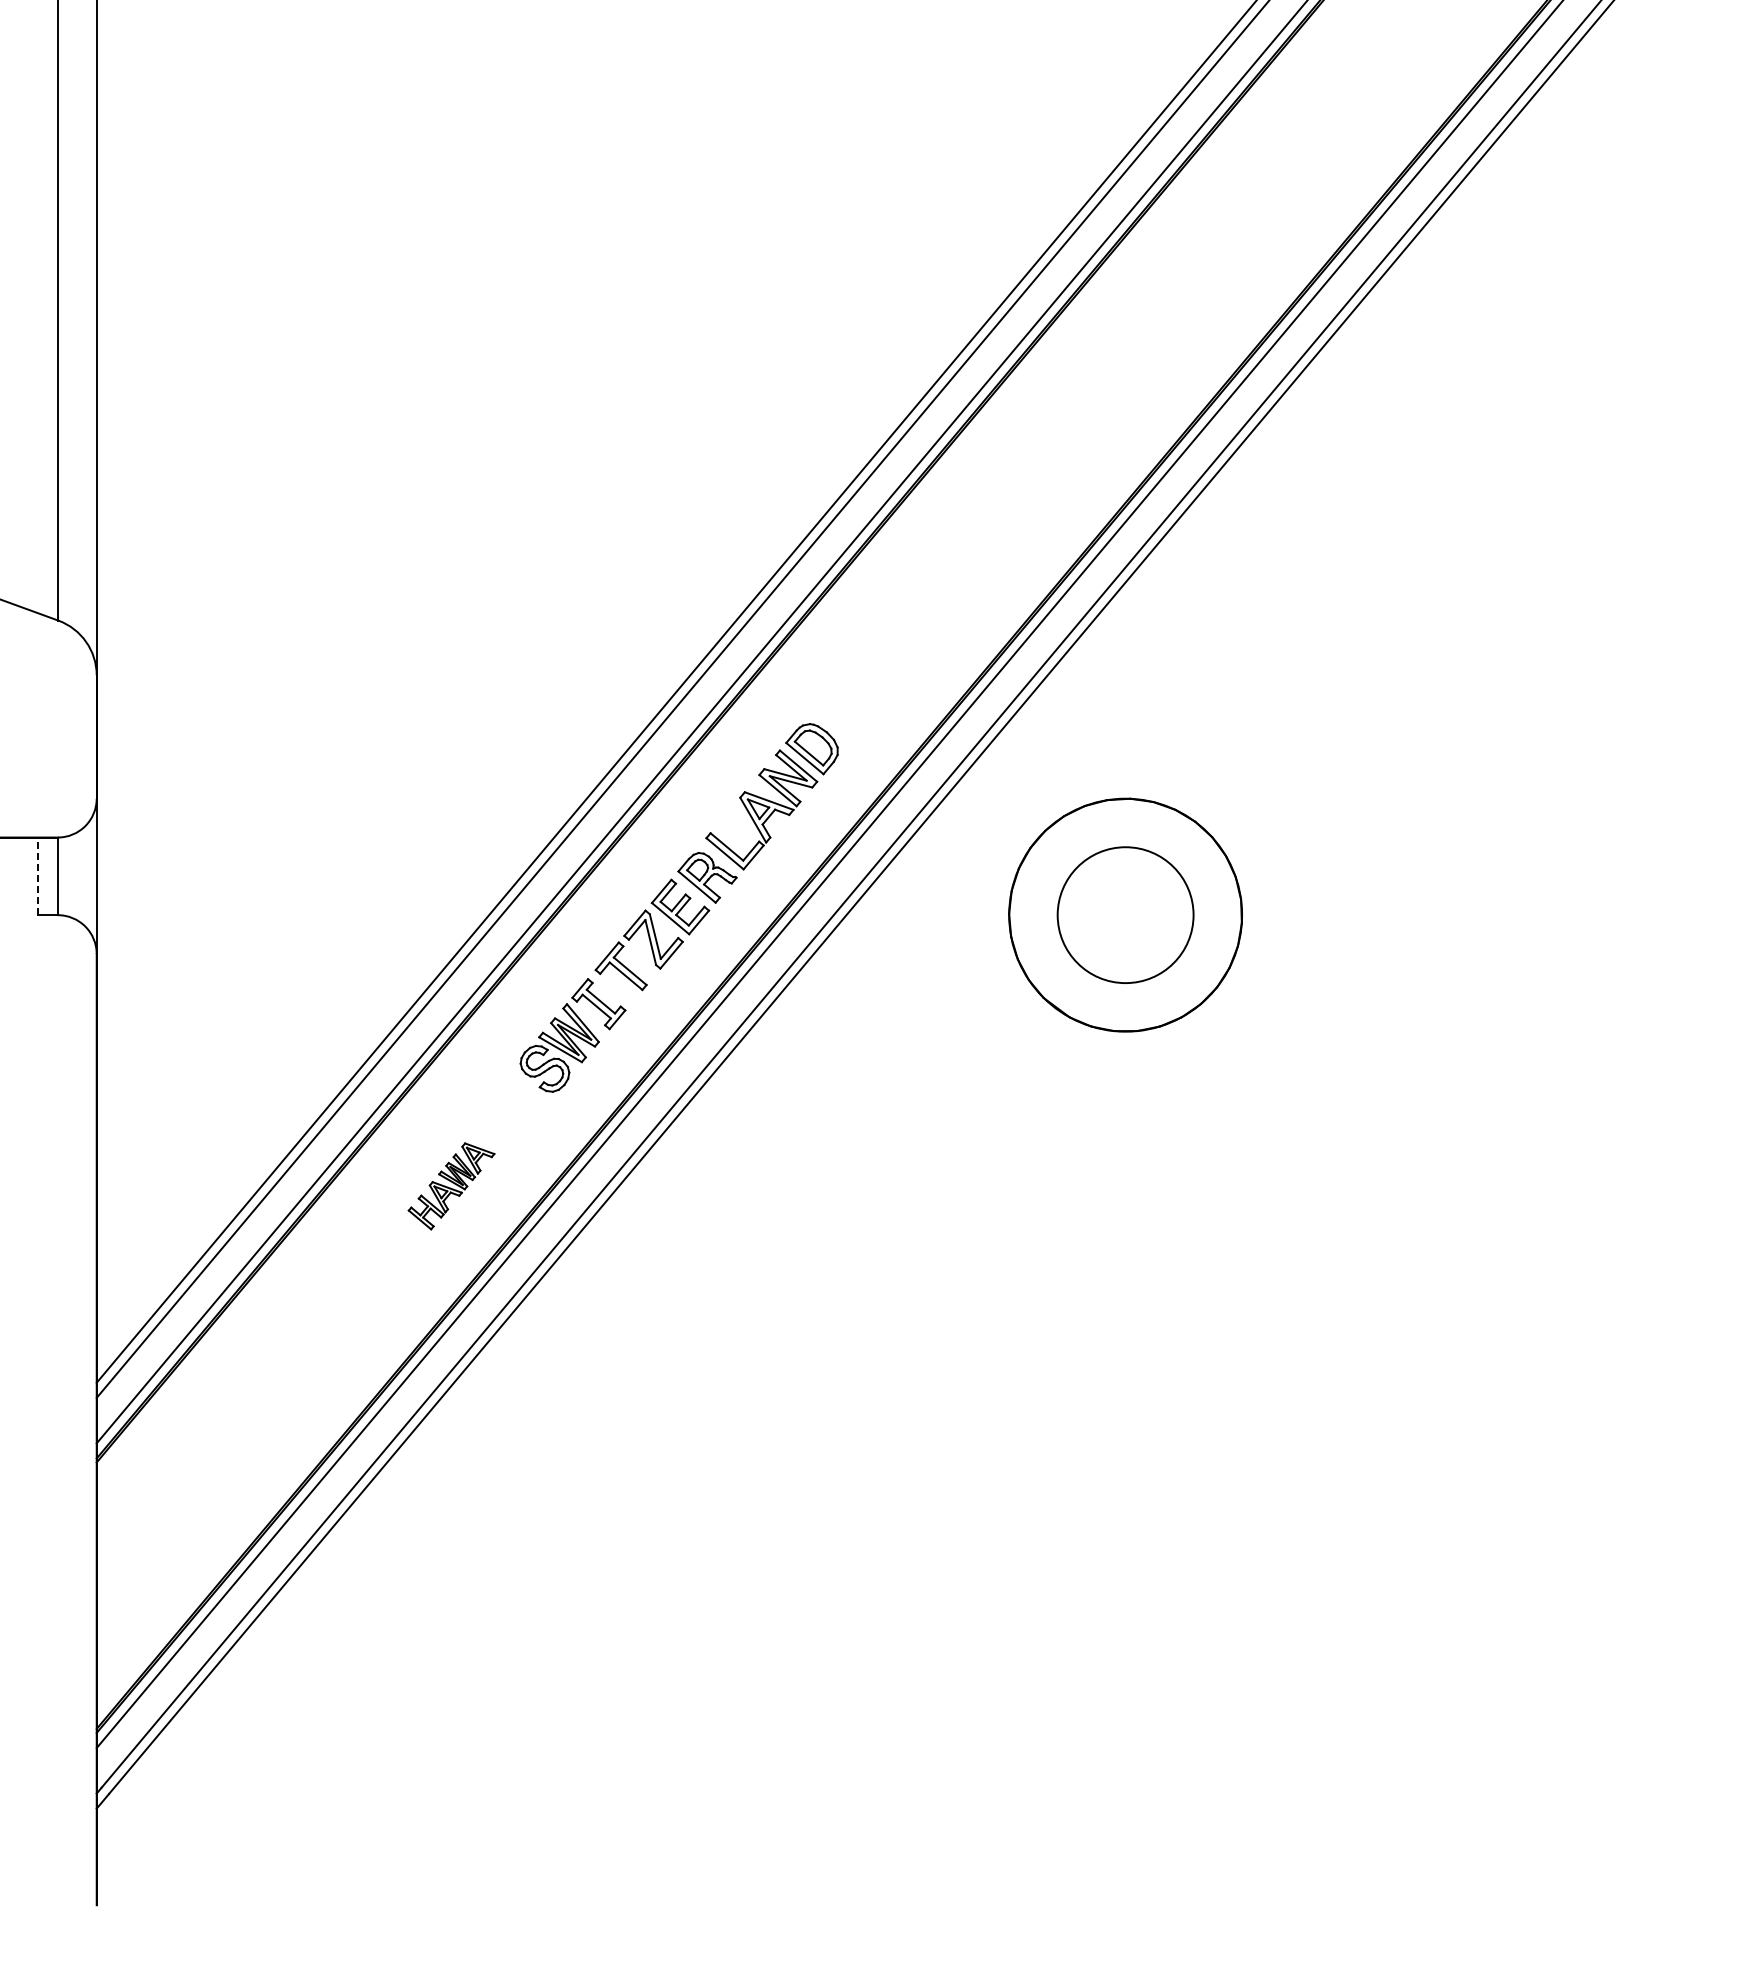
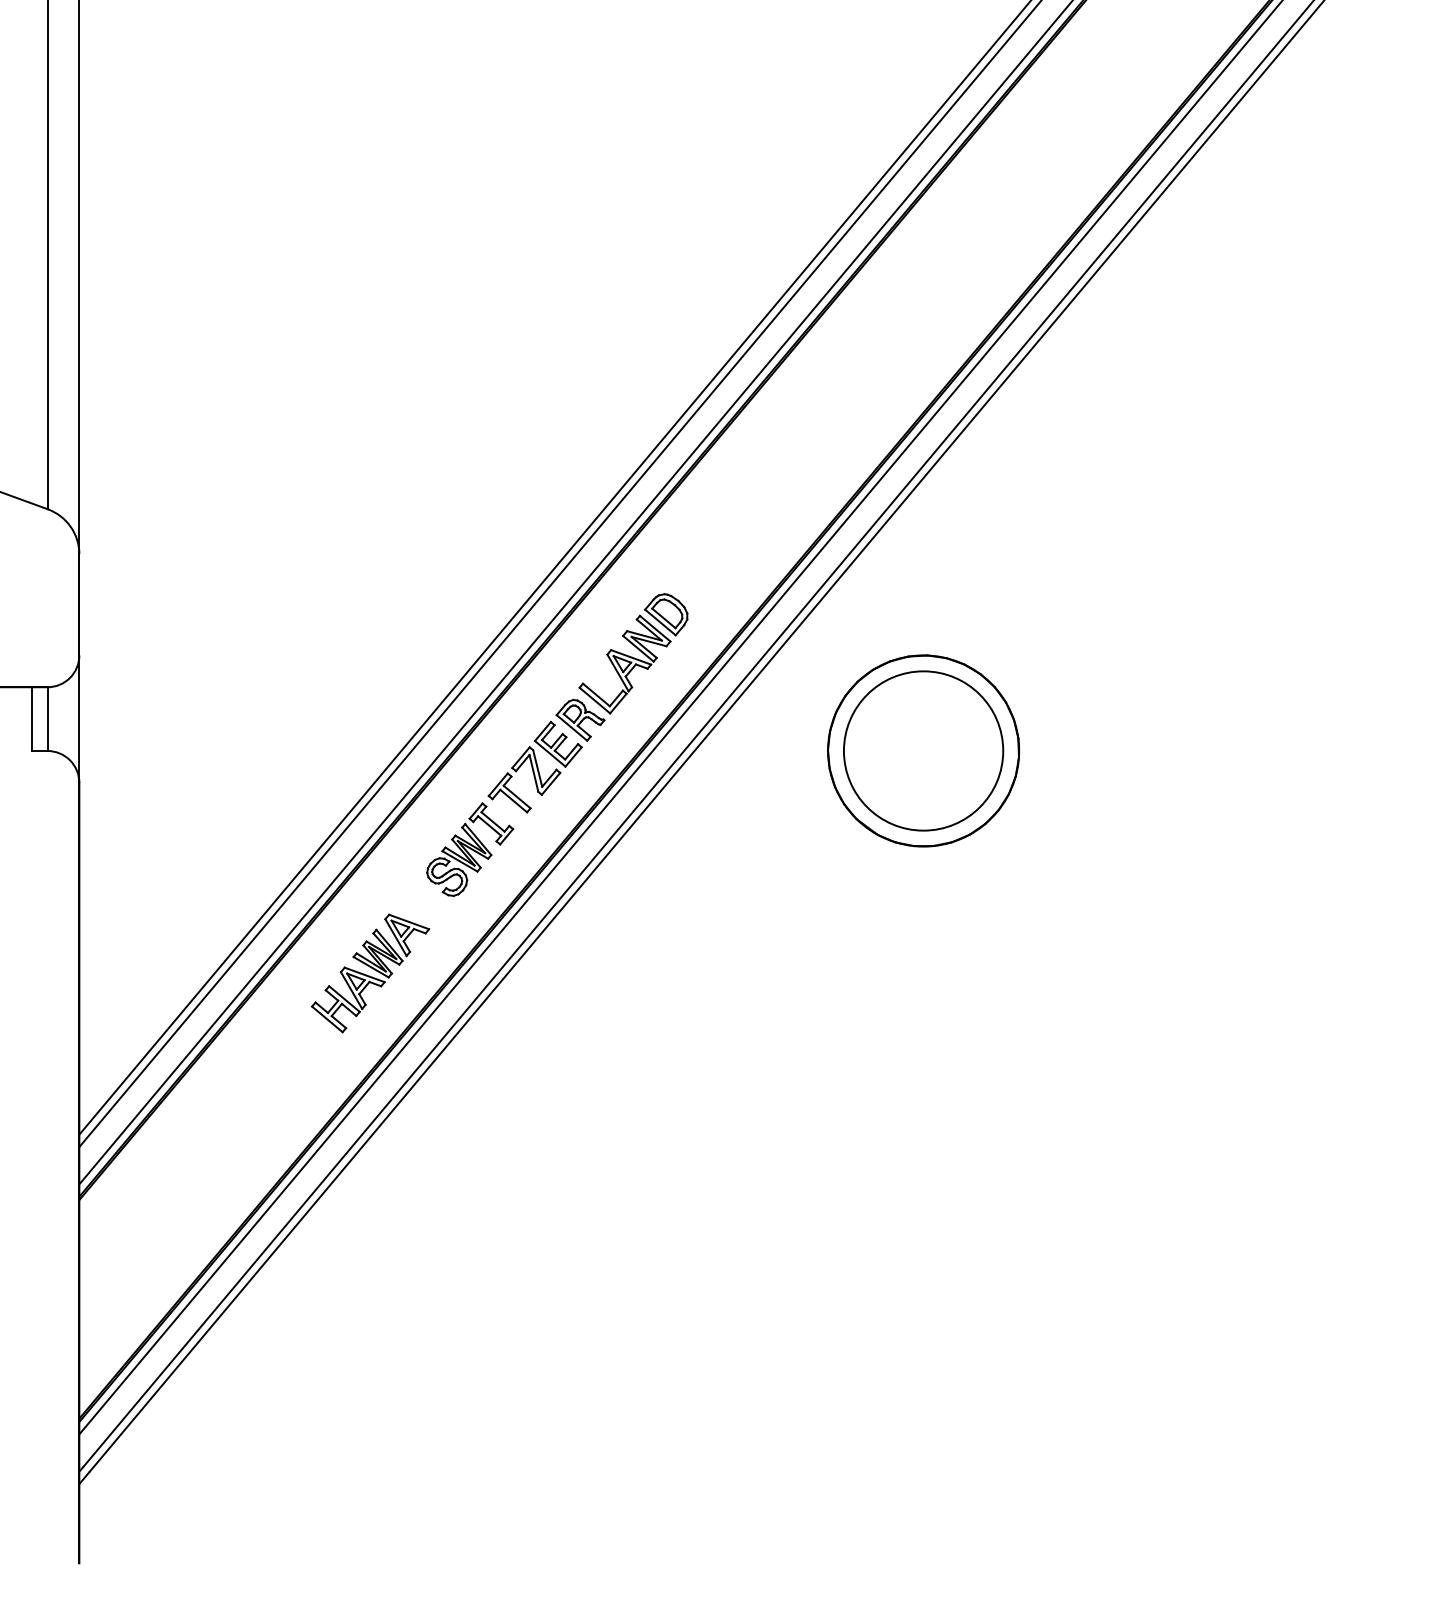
line: (38, 876) -> (31, 719), dashed -> solid
circle: (1125, 915) -> (923, 751), size x1.43
part: (451, 1186) -> (370, 973), size x1.67

